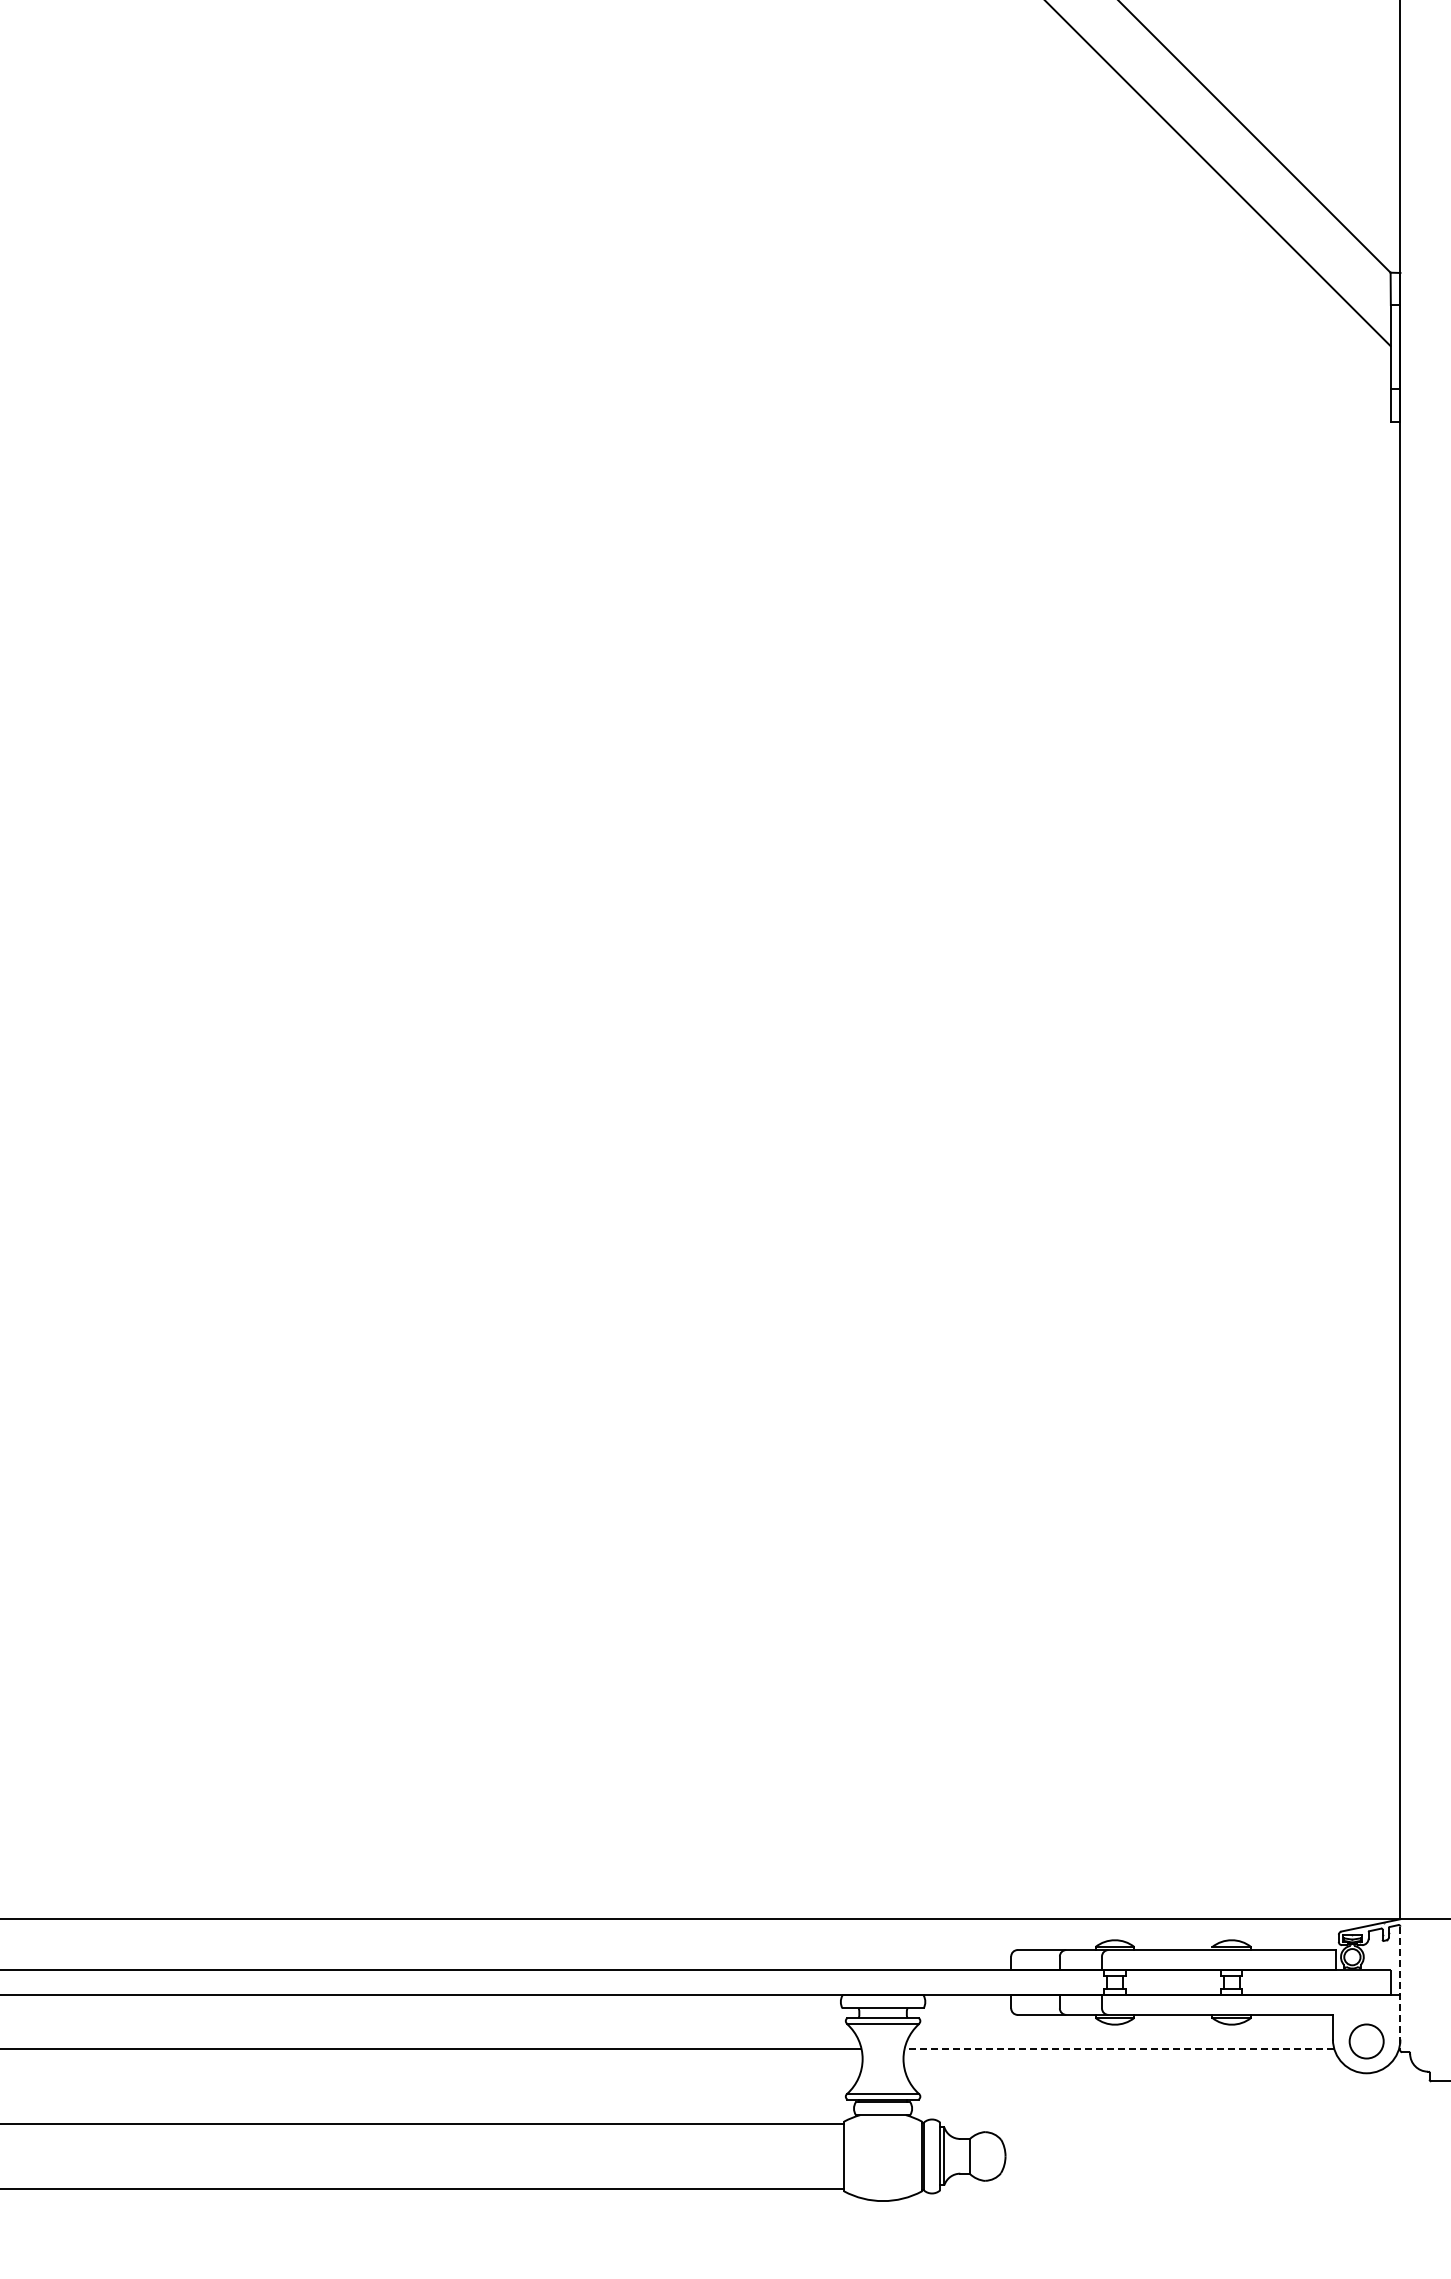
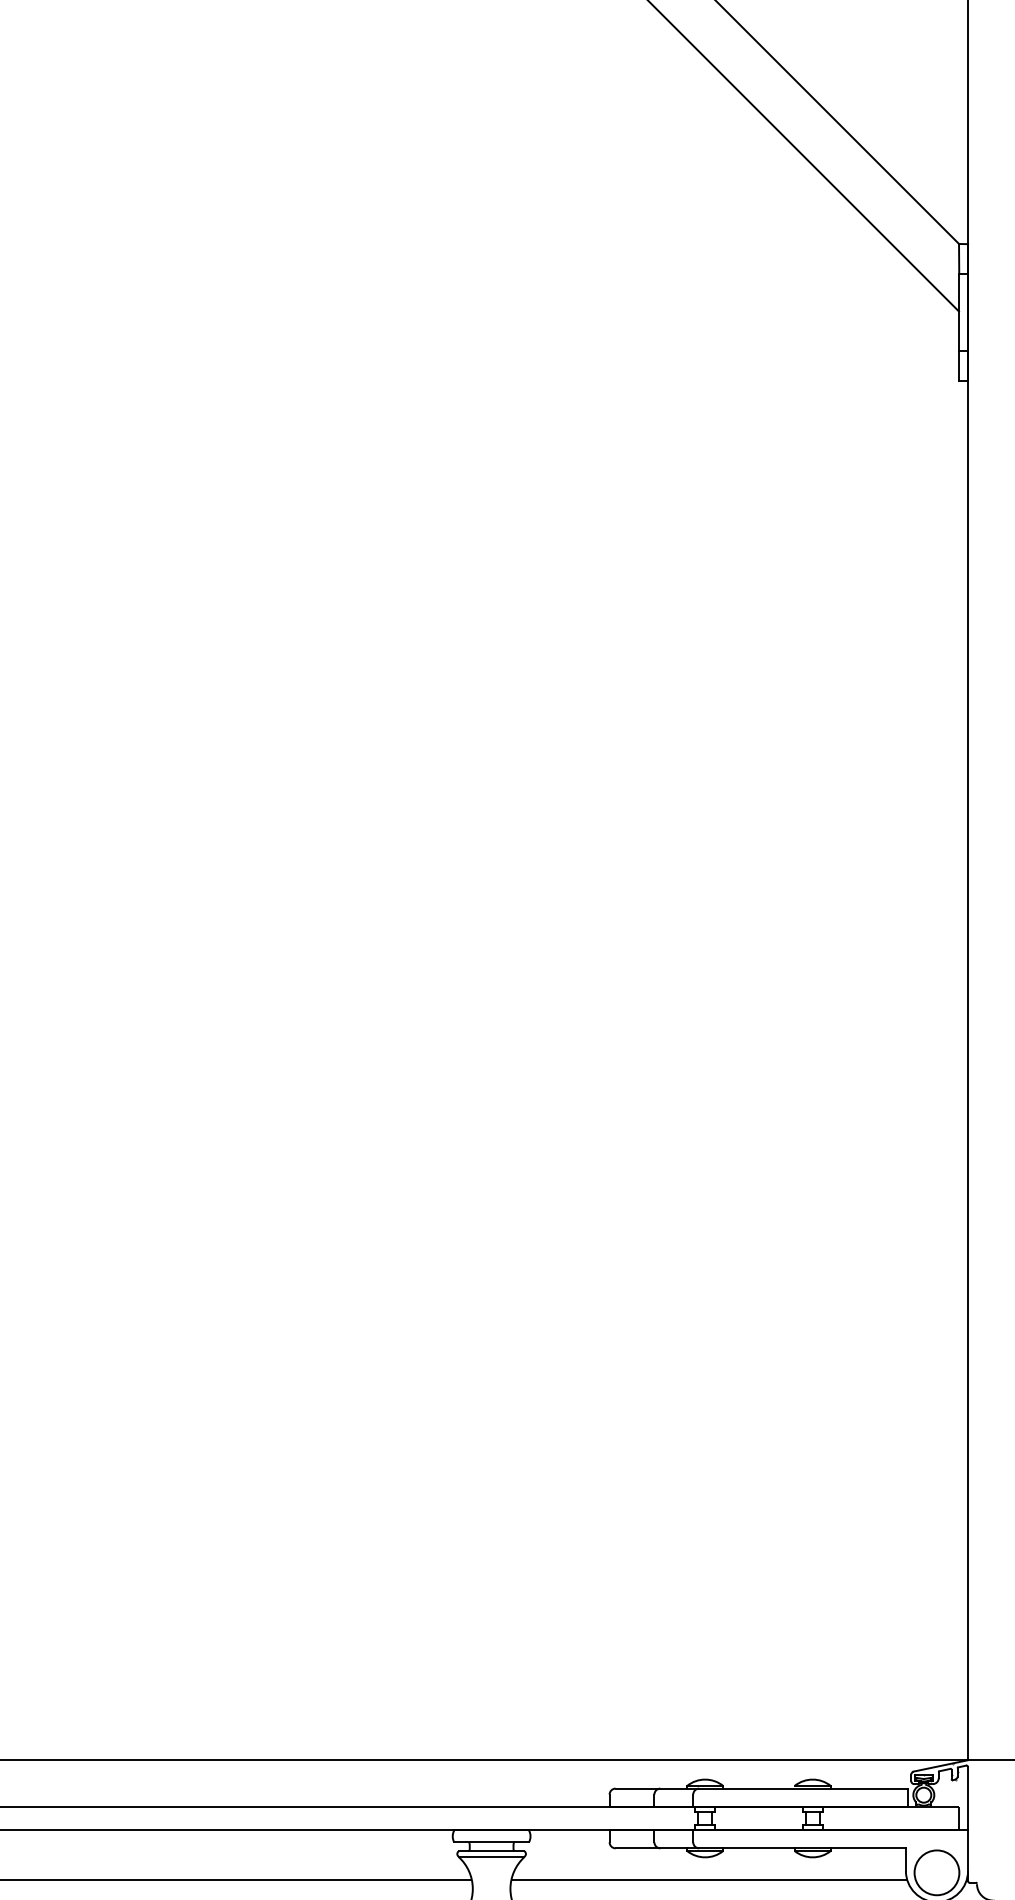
line: (1400, 1988) -> (968, 1824), dashed -> solid
circle: (1366, 2041) -> (936, 1872), size x1.43
line: (1119, 2048) -> (709, 1879), dashed -> solid

